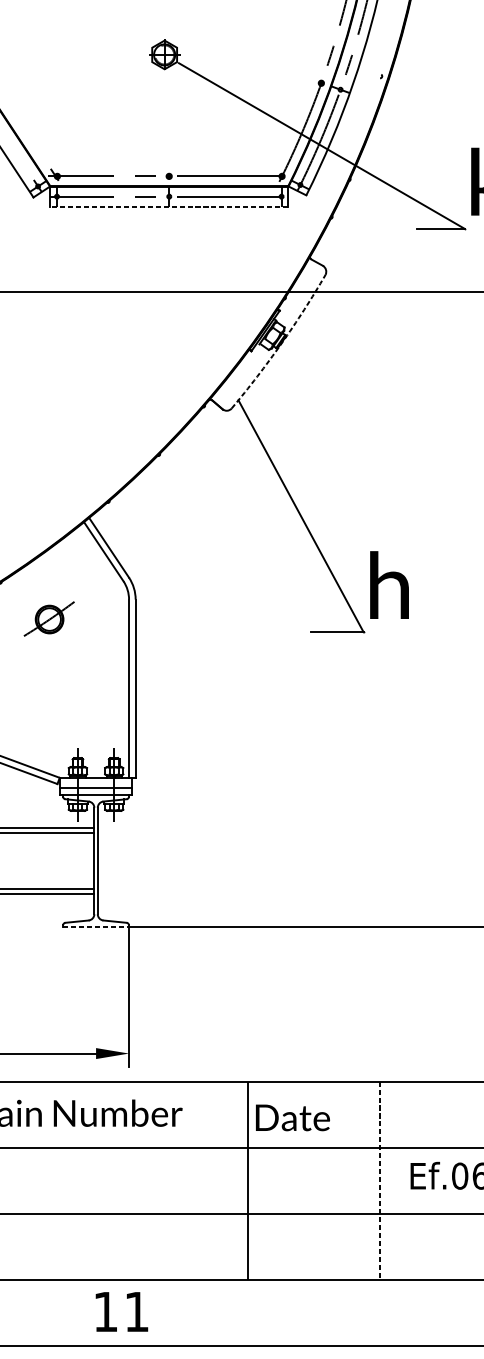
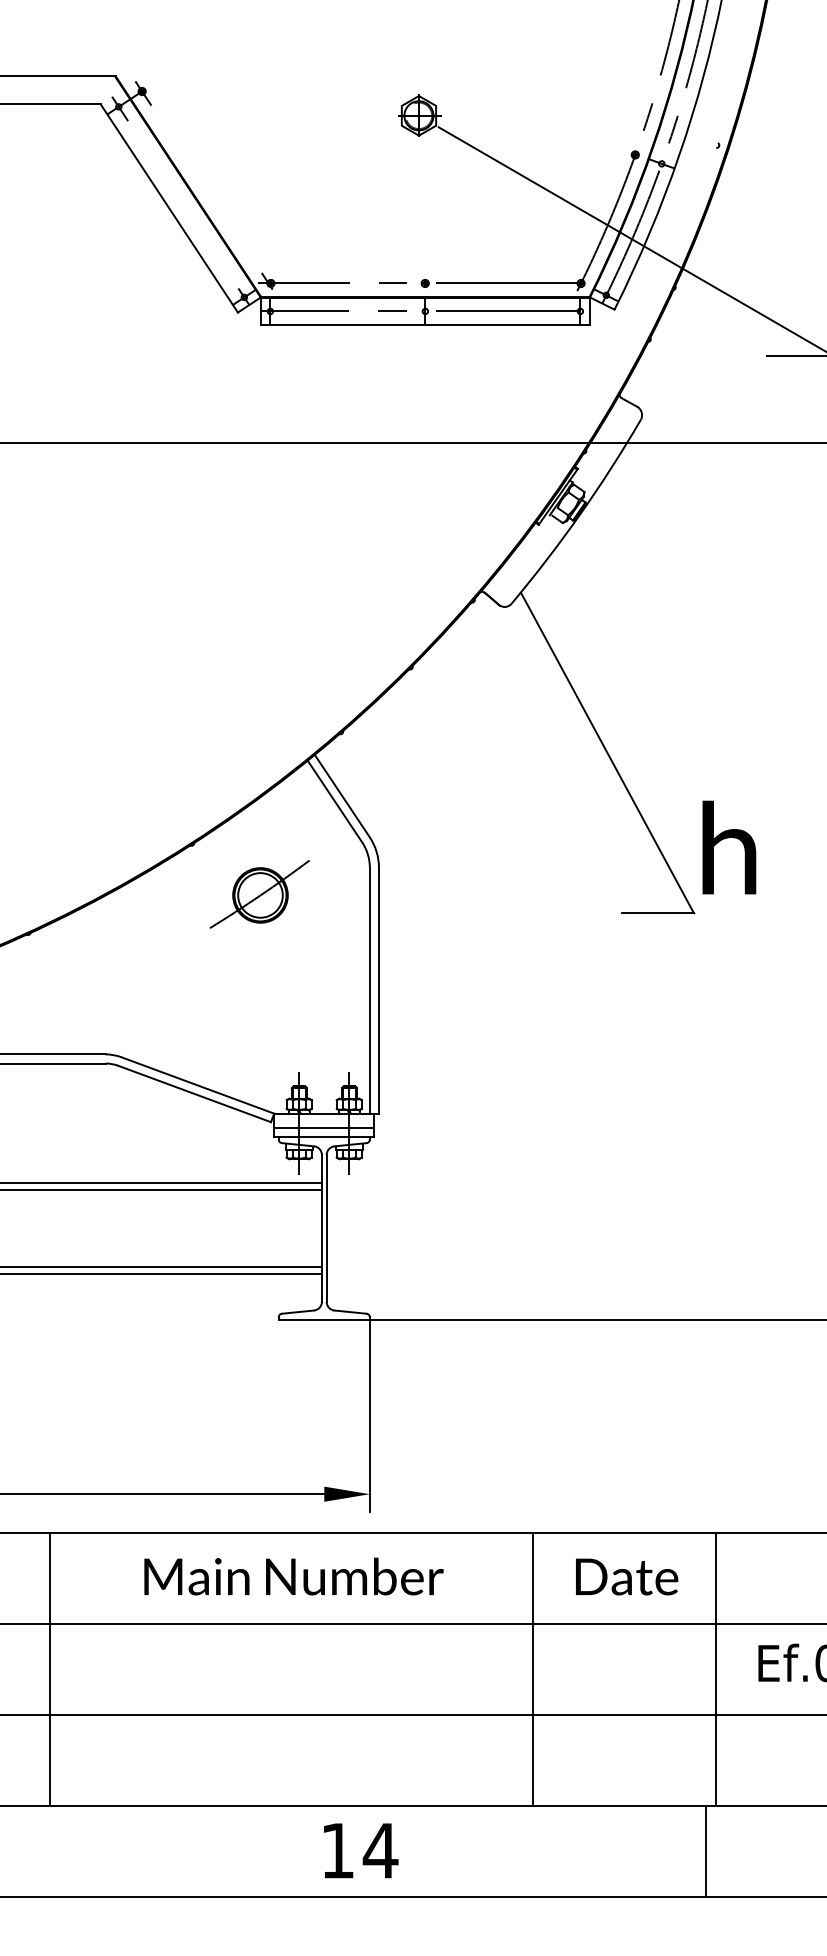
line: (168, 206) -> (424, 325), dashed -> solid
arc: (281, 343) -> (580, 514), dashed -> solid
part: (49, 619) -> (259, 894), size x1.43
line: (96, 926) -> (324, 1319), dashed -> solid
text: (293, 1117) -> (627, 1576), moved
line: (379, 1180) -> (715, 1669), dashed -> solid
text: (136, 1311) -> (380, 1850), 11 -> 14
line: (372, 1312) -> (706, 1851), added

